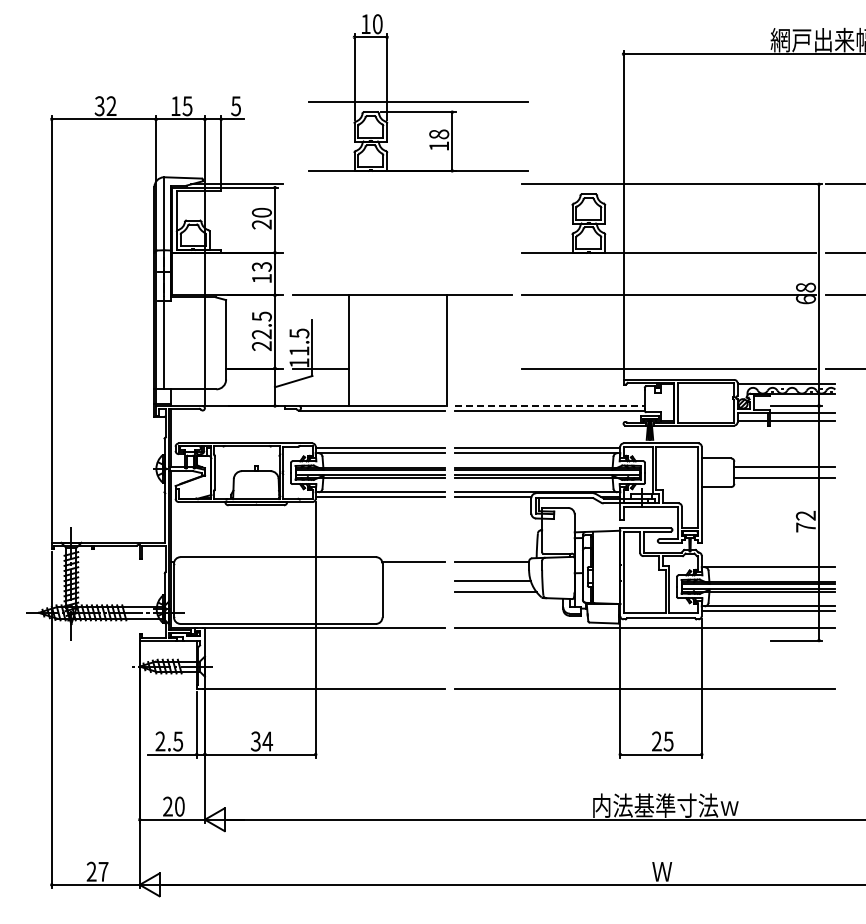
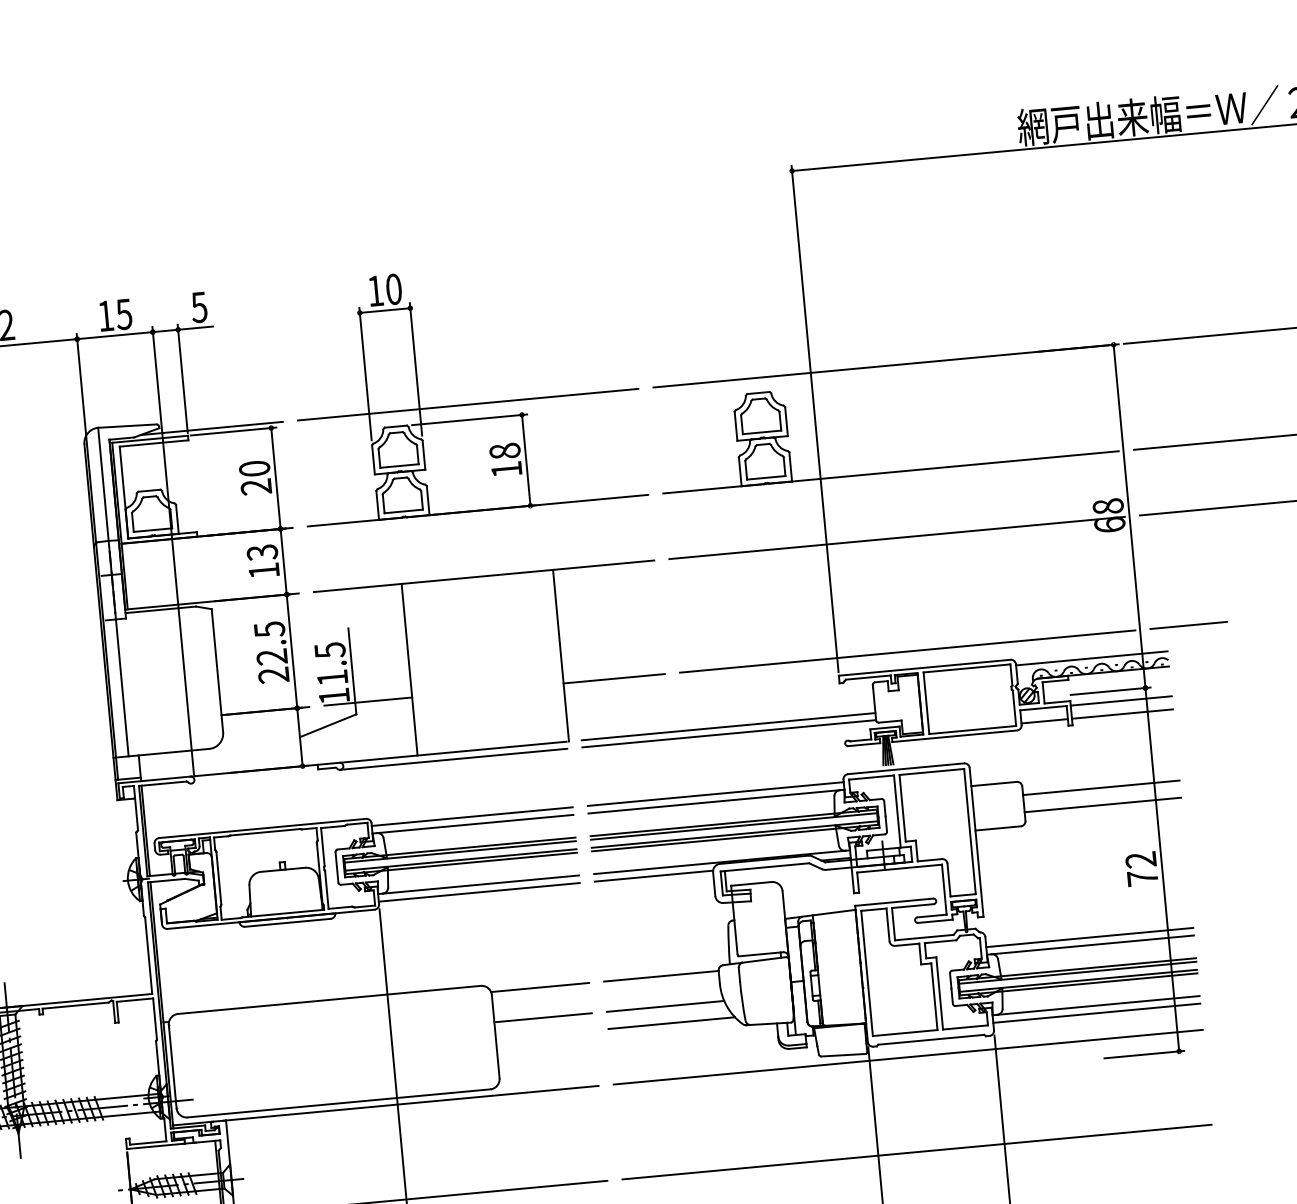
part: (418, 101) -> (468, 403), moved
line: (479, 368) -> (614, 678), added
line: (549, 405) -> (727, 726), dashed -> solid
line: (768, 562) -> (1089, 937), added
line: (413, 581) -> (542, 1018), added

